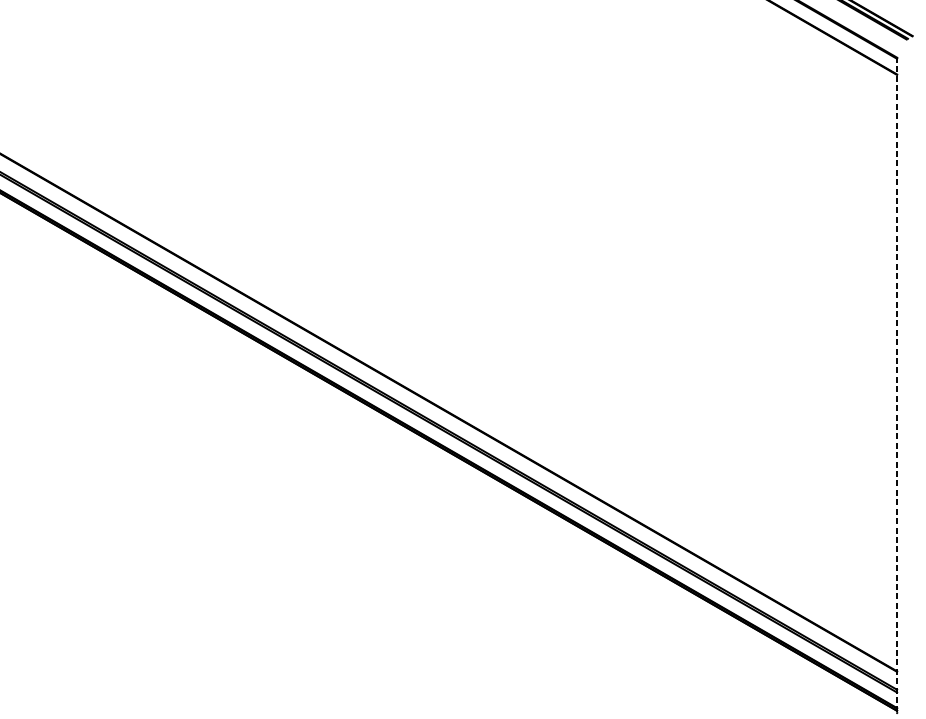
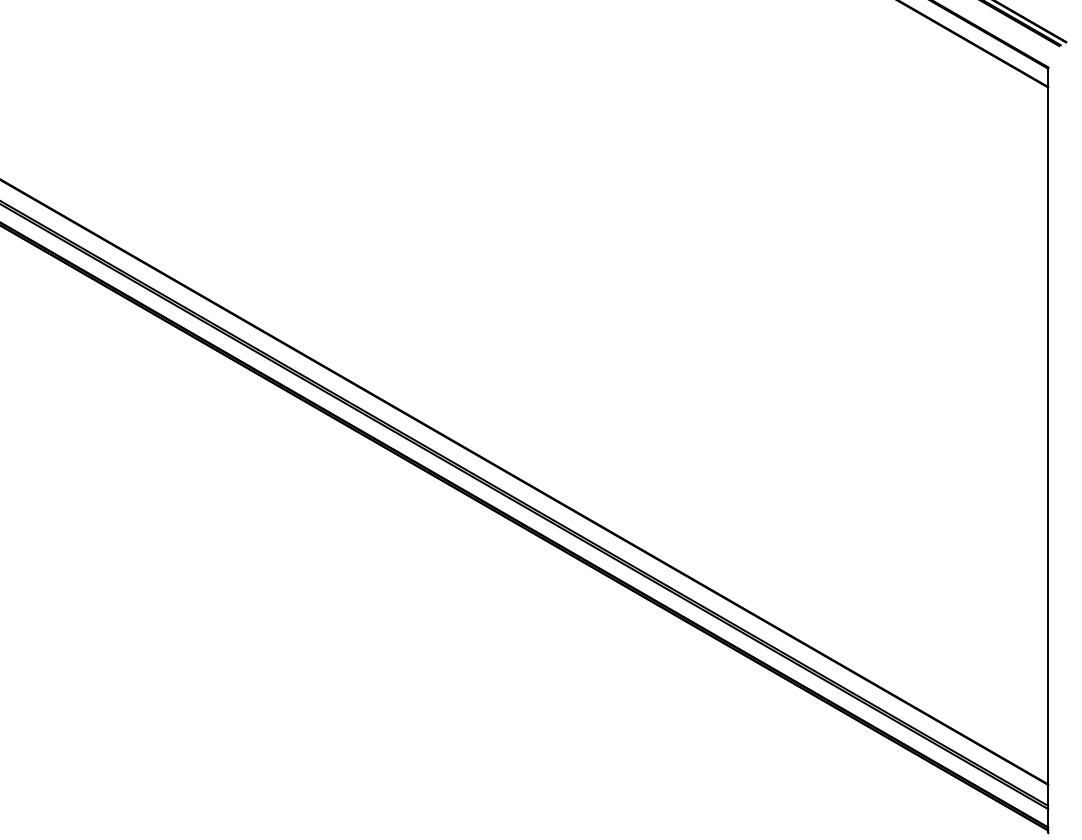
line: (897, 384) -> (1048, 449), dashed -> solid

